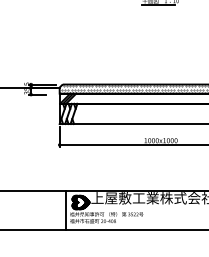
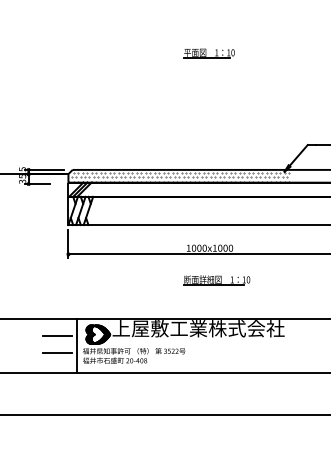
part: (165, 163) -> (216, 280), added
line: (51, 203) -> (57, 335), added
line: (51, 215) -> (57, 352), added

